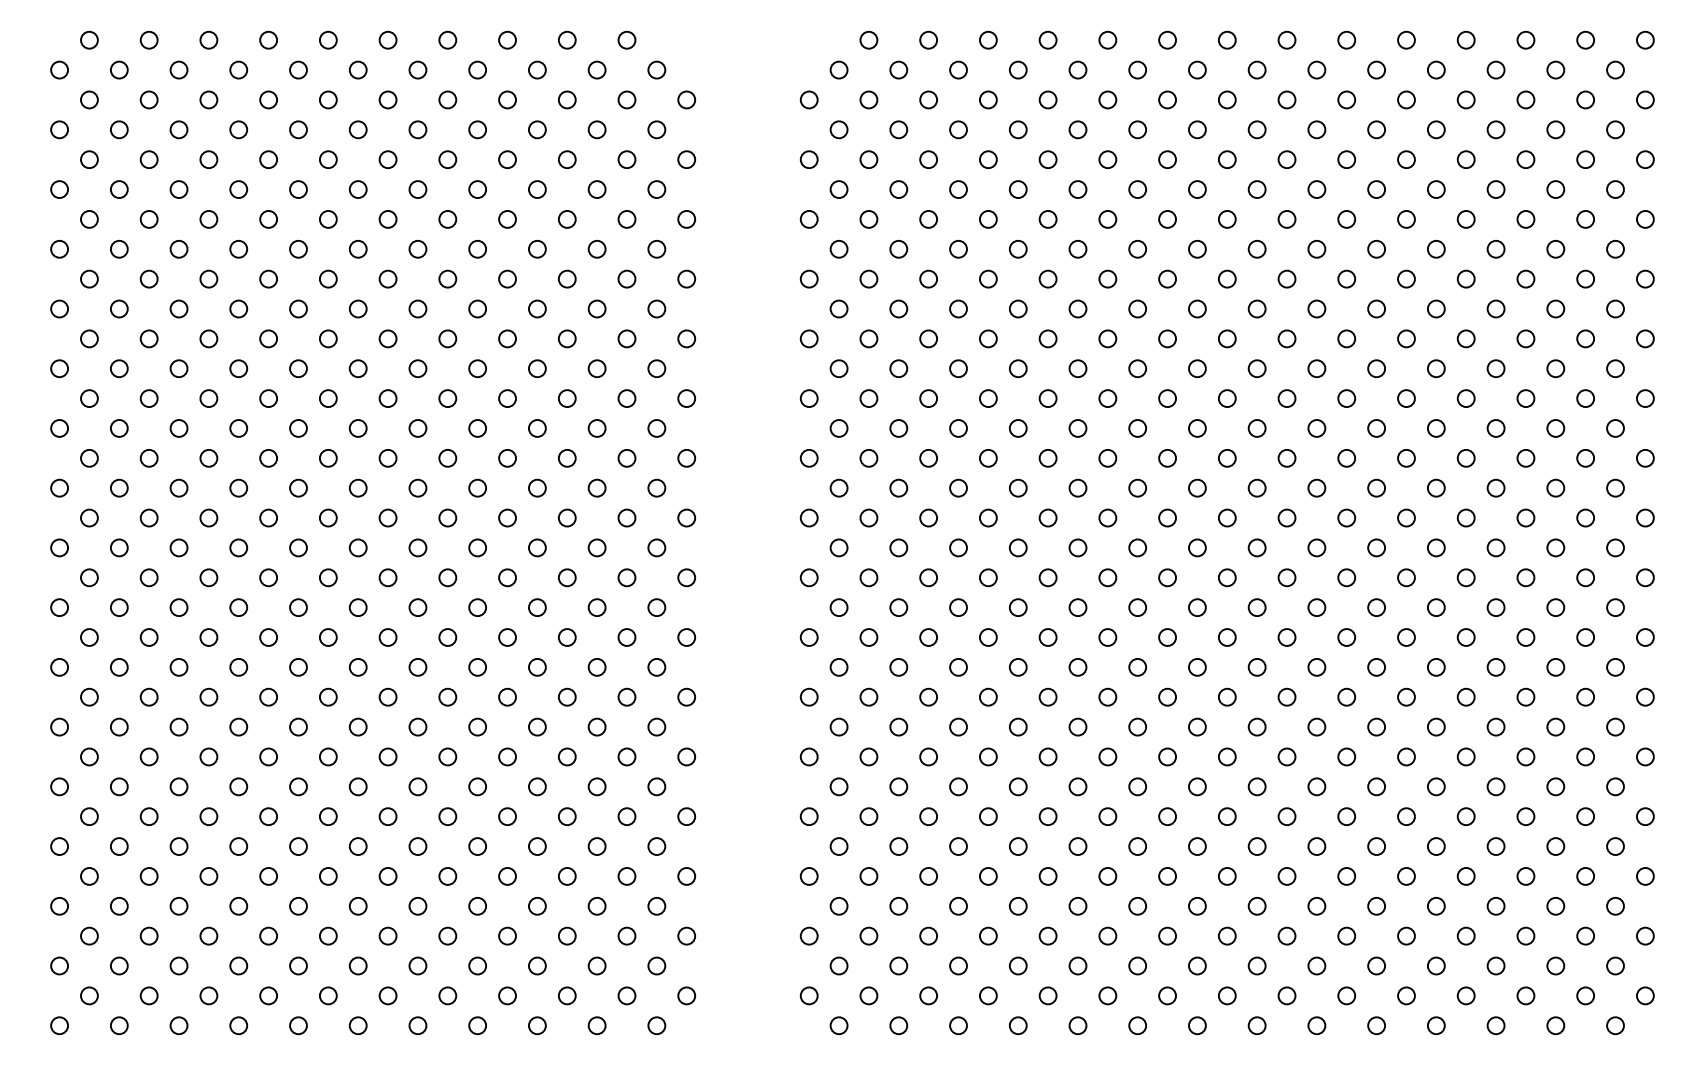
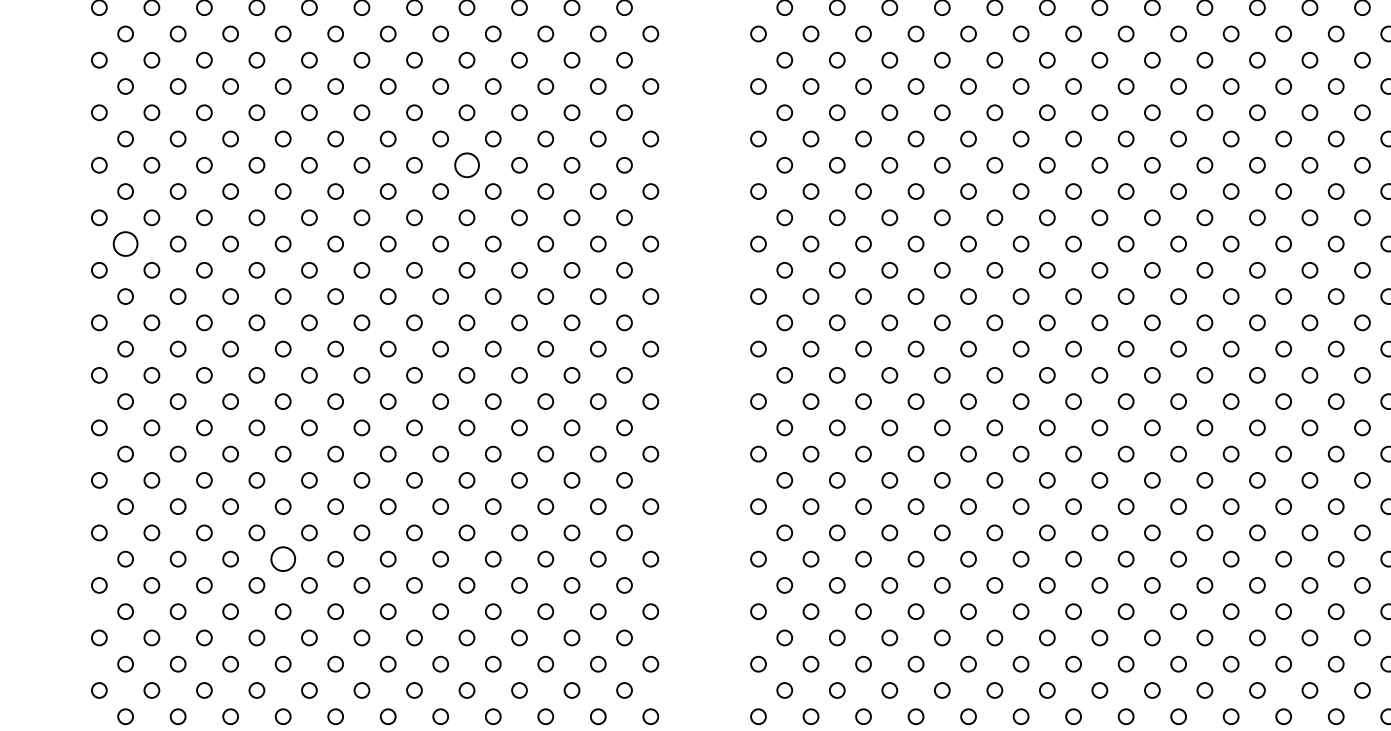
circle: (477, 308) -> (466, 164), size x1.6
circle: (89, 398) -> (125, 243), size x1.6
circle: (268, 756) -> (283, 558), size x1.6

